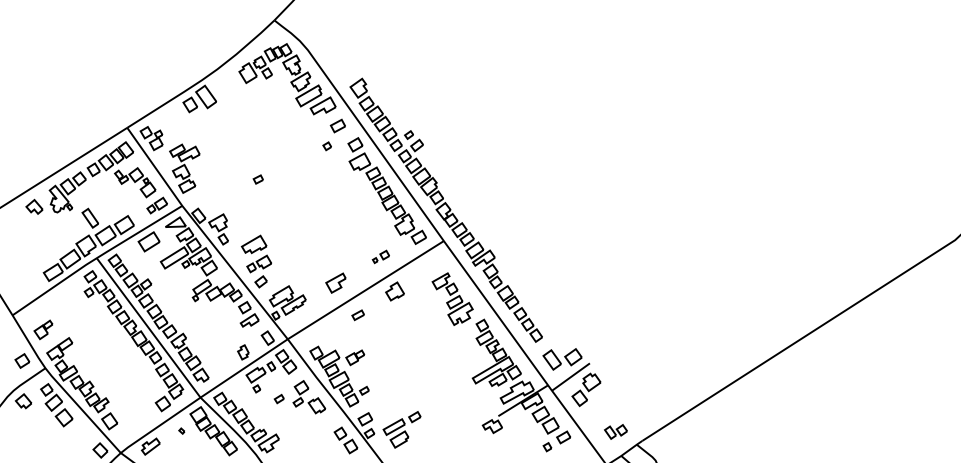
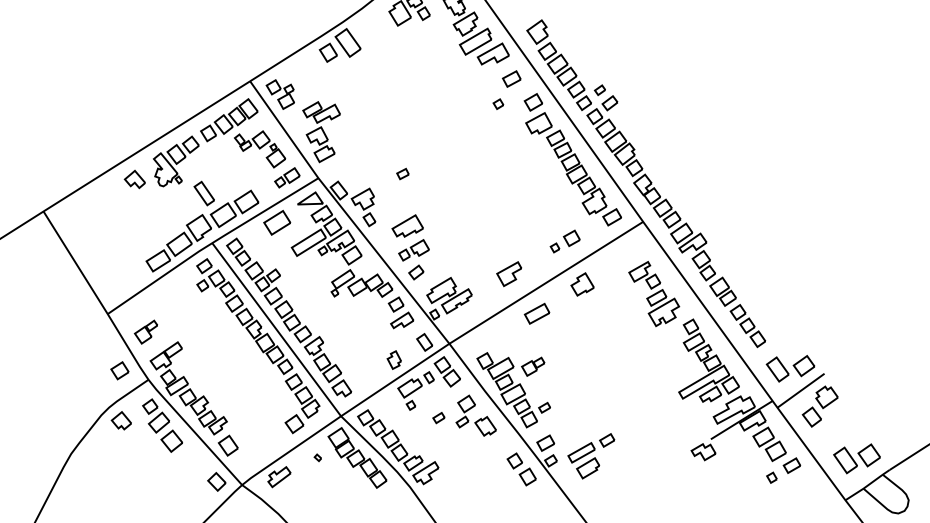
part: (257, 179) -> (401, 173), moved
part: (380, 256) -> (564, 241), size x1.43
part: (357, 315) -> (535, 314), size x1.67
part: (615, 431) -> (856, 458), size x1.67

